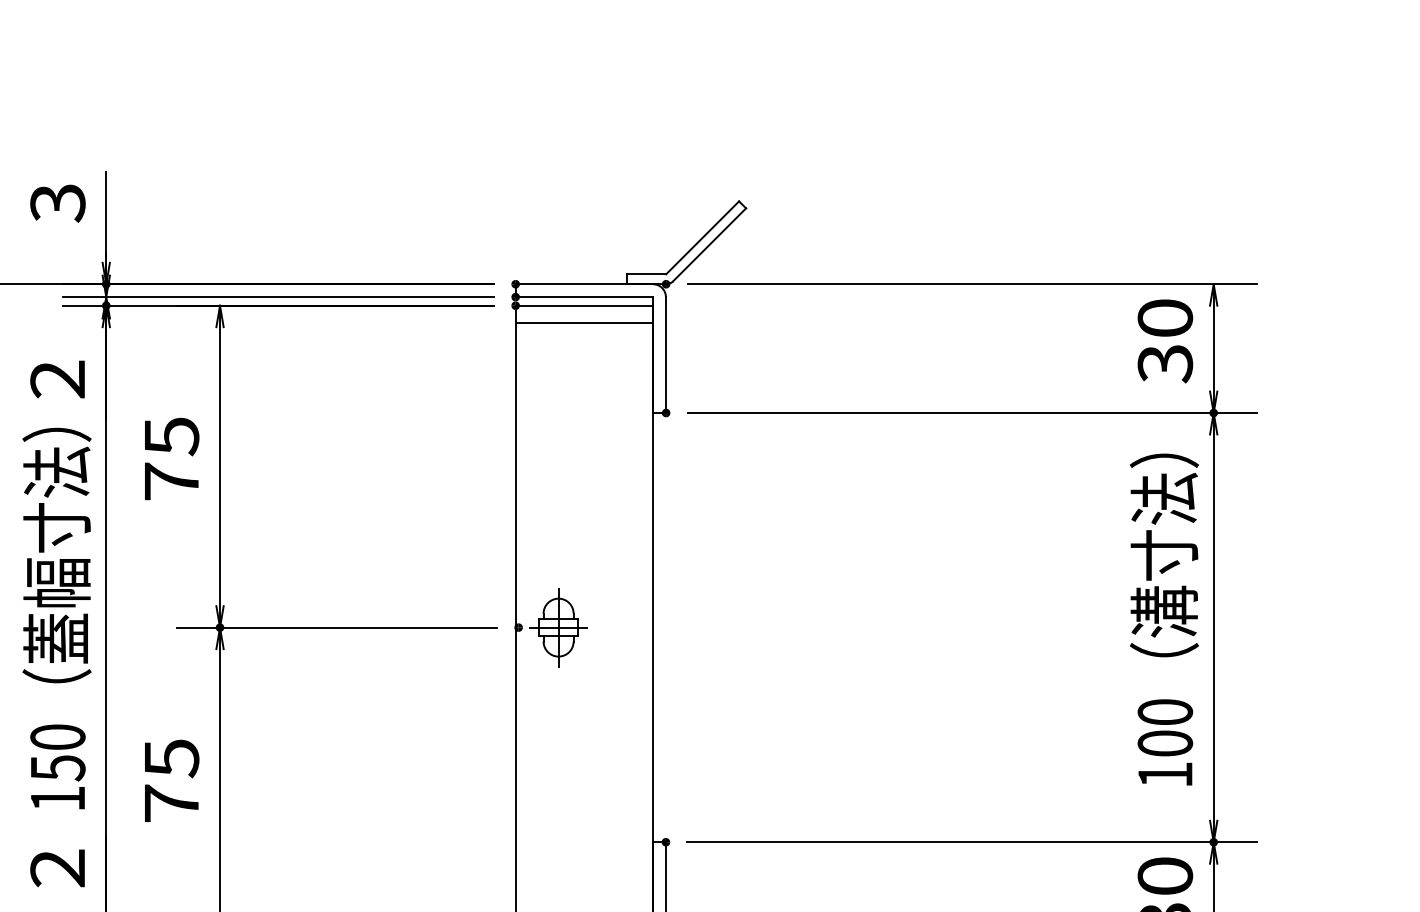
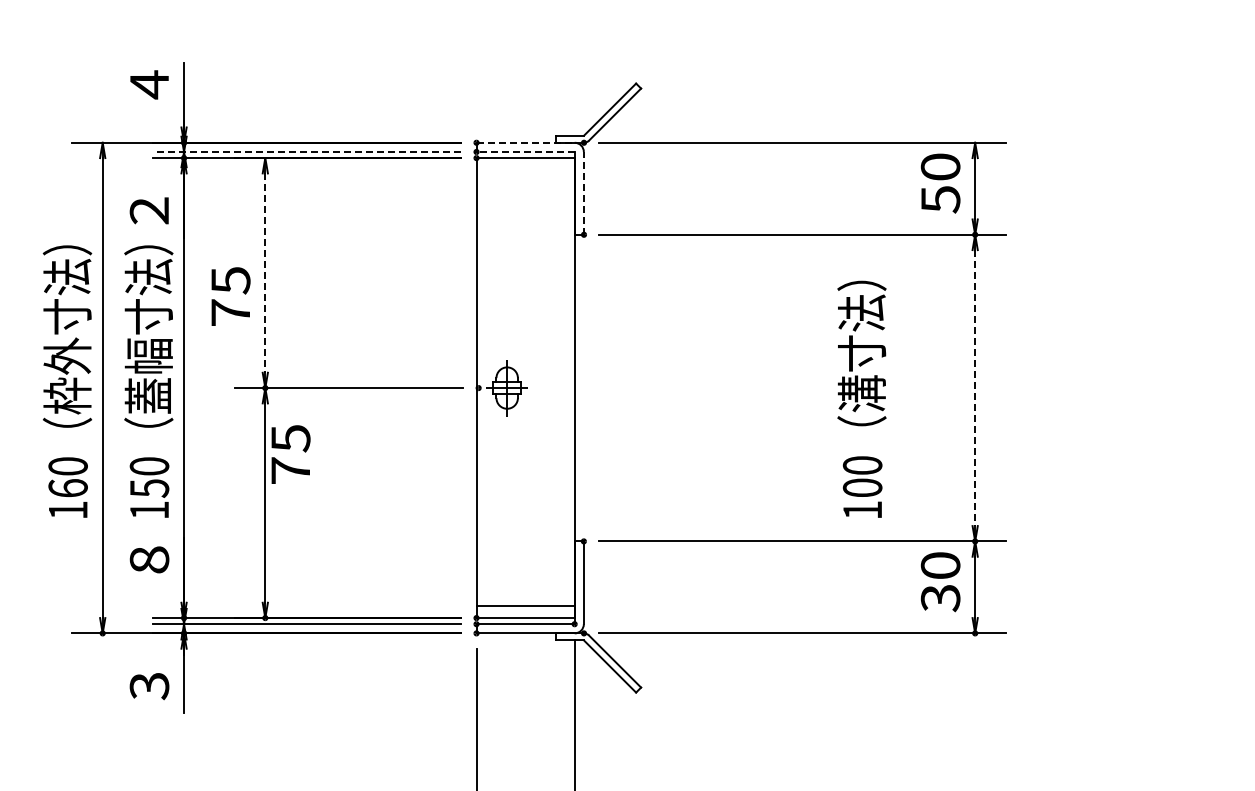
text: (57, 202) -> (149, 84), 3 -> 4
line: (585, 283) -> (526, 142), solid -> dashed
line: (279, 296) -> (307, 151), solid -> dashed
line: (584, 296) -> (525, 151), solid -> dashed
line: (584, 323) -> (525, 170), removed
line: (665, 353) -> (583, 192), solid -> dashed
text: (1165, 363) -> (940, 199), 30 -> 50
text: (171, 458) -> (230, 296), moved
line: (220, 467) -> (265, 273), solid -> dashed
text: (1163, 618) -> (861, 398), moved
line: (1214, 628) -> (975, 388), solid -> dashed
text: (171, 780) -> (290, 454), moved
text: (57, 867) -> (149, 559), 2 -> 8

